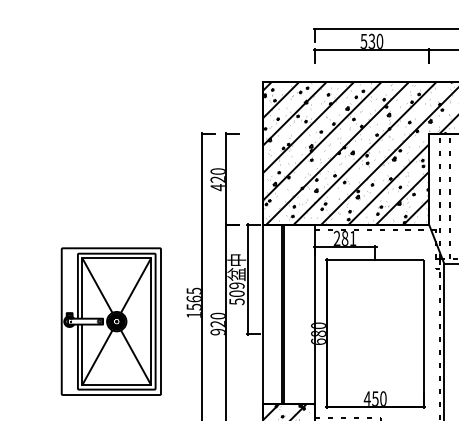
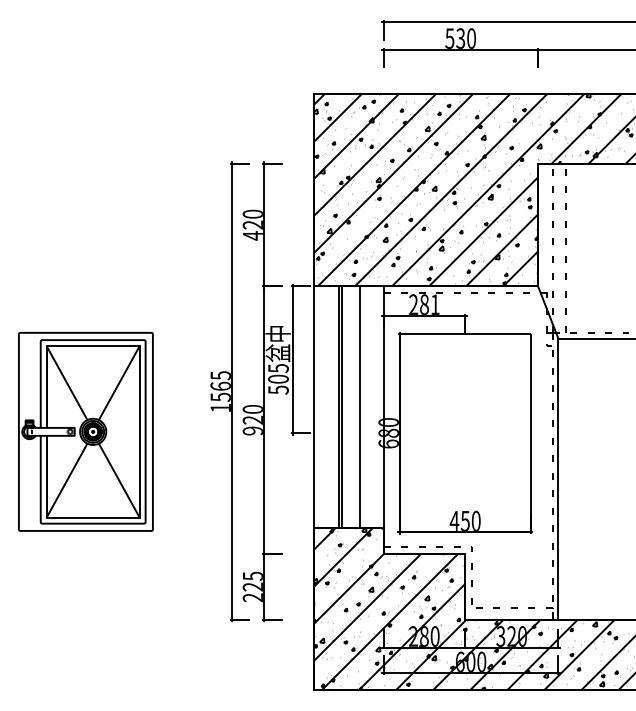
text: (236, 285) -> (278, 368), 509 -> 505
line: (297, 313) -> (360, 406), added
part: (111, 321) -> (85, 431), moved

